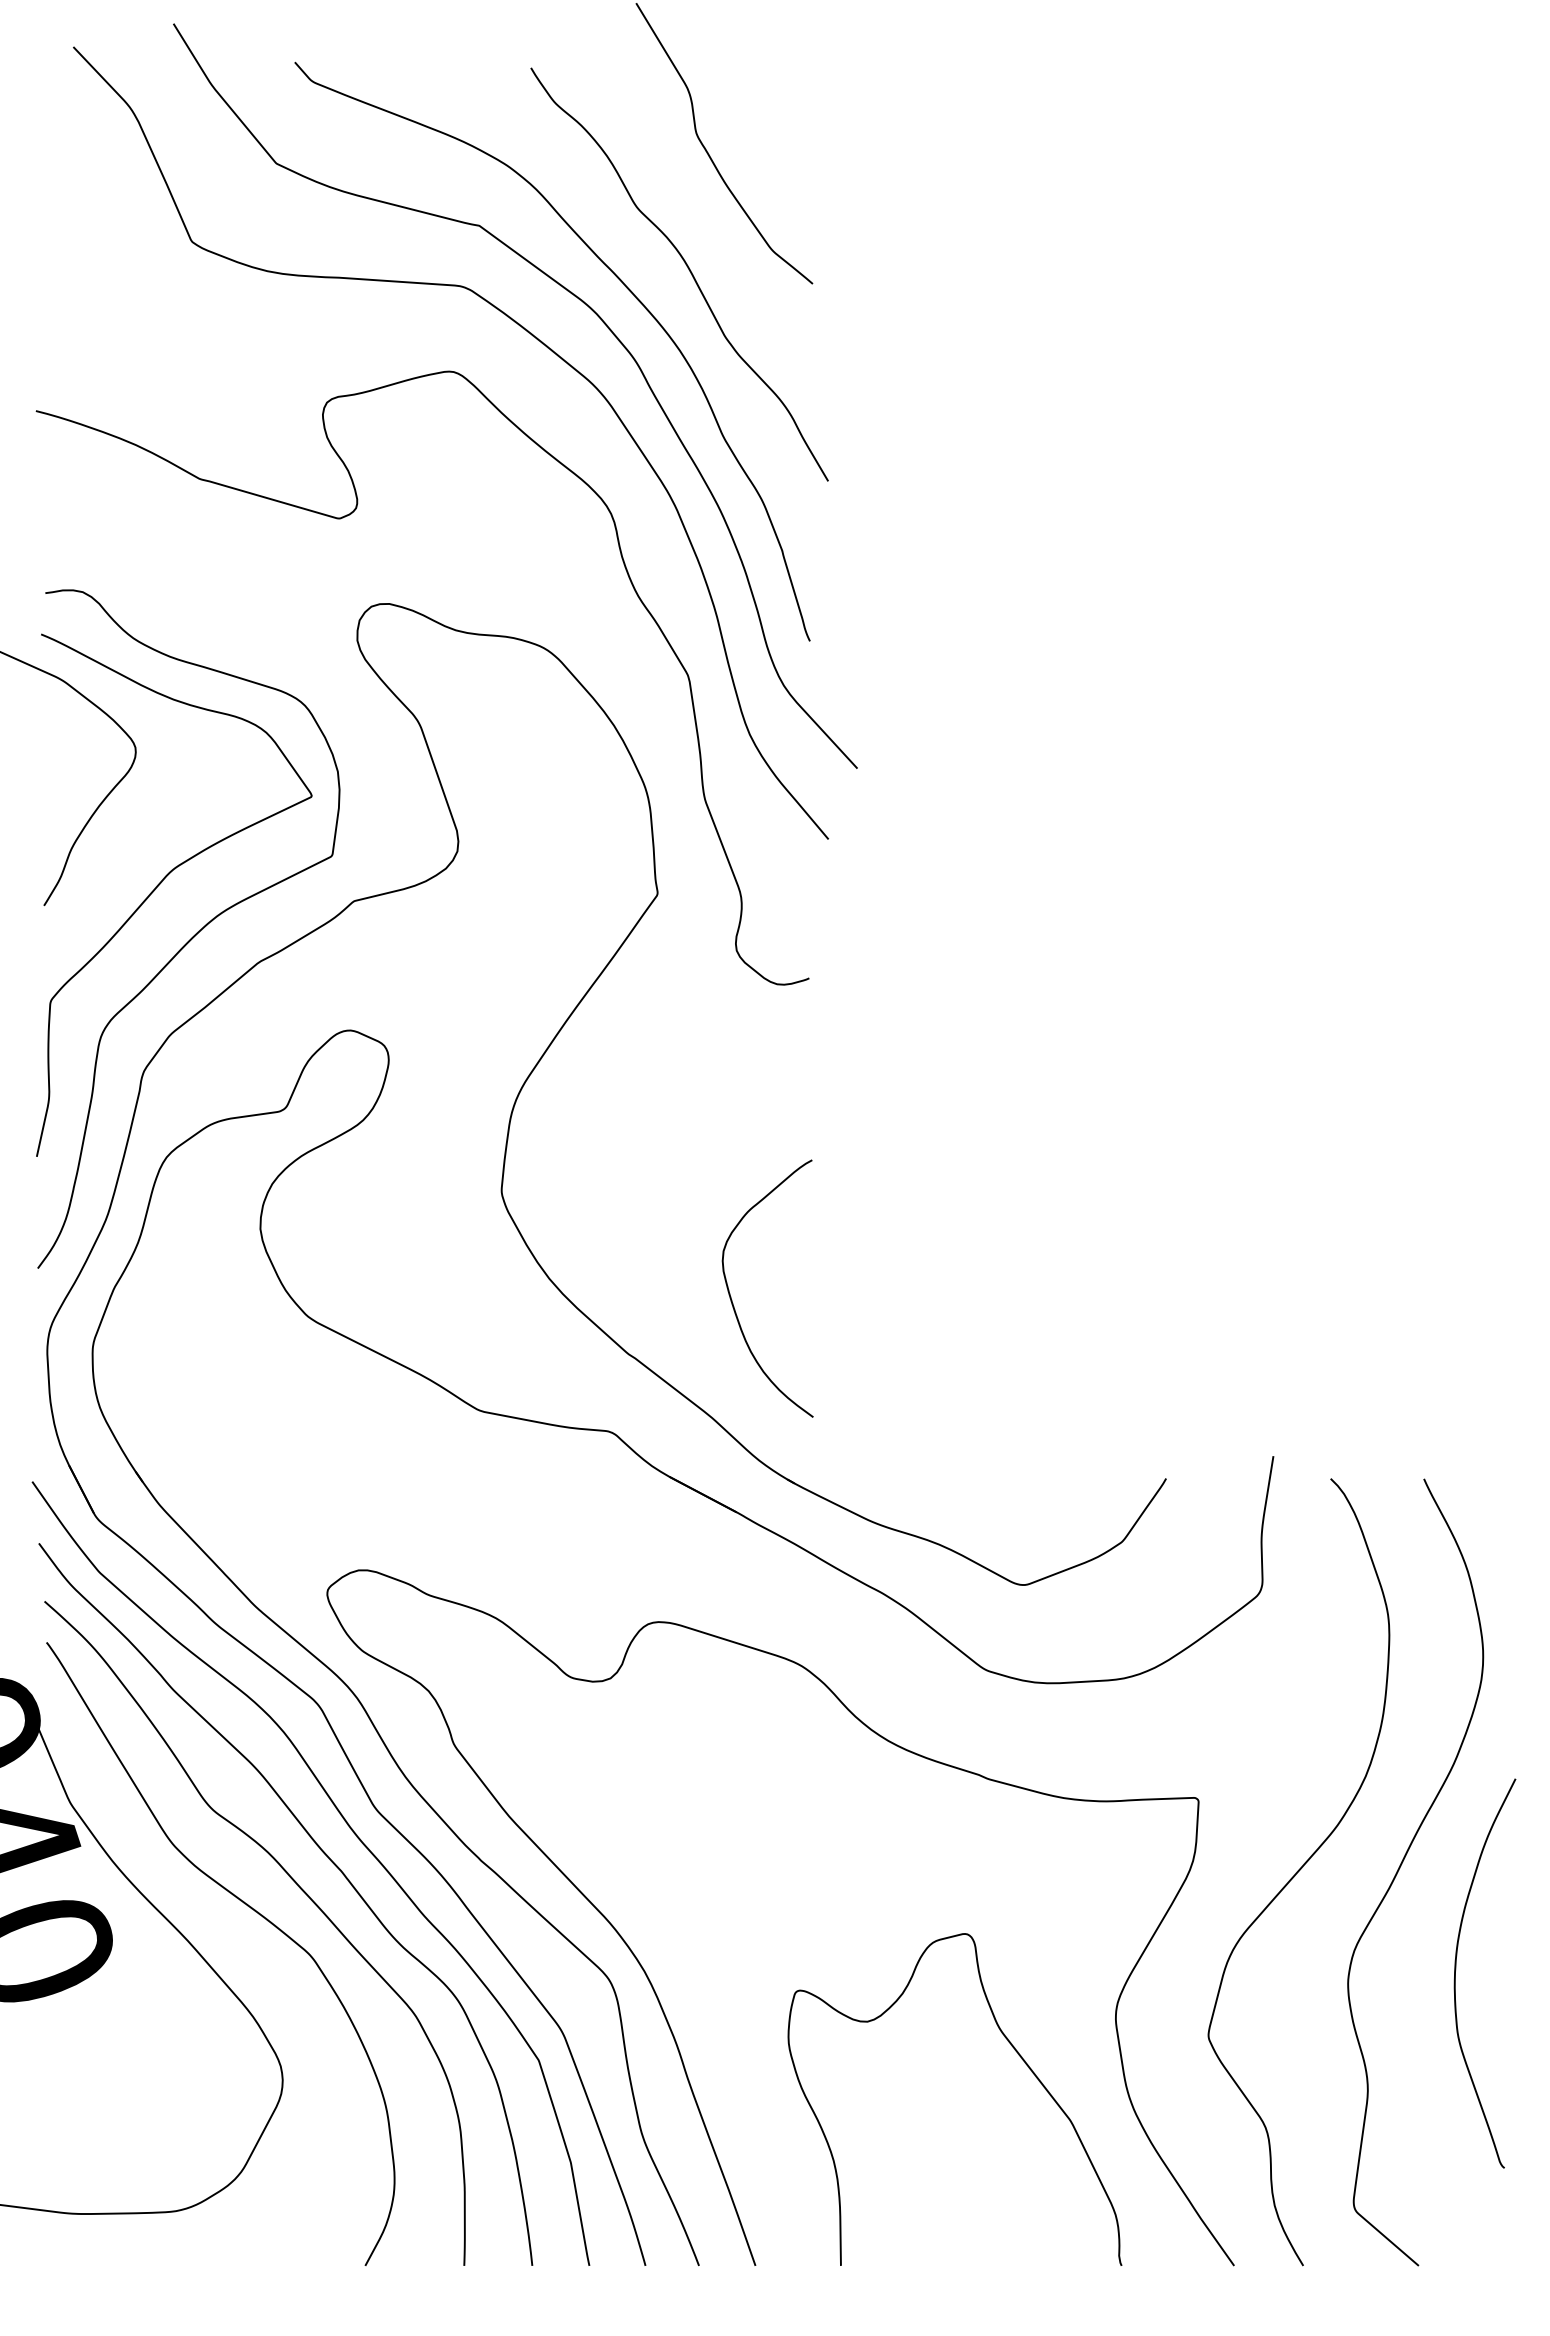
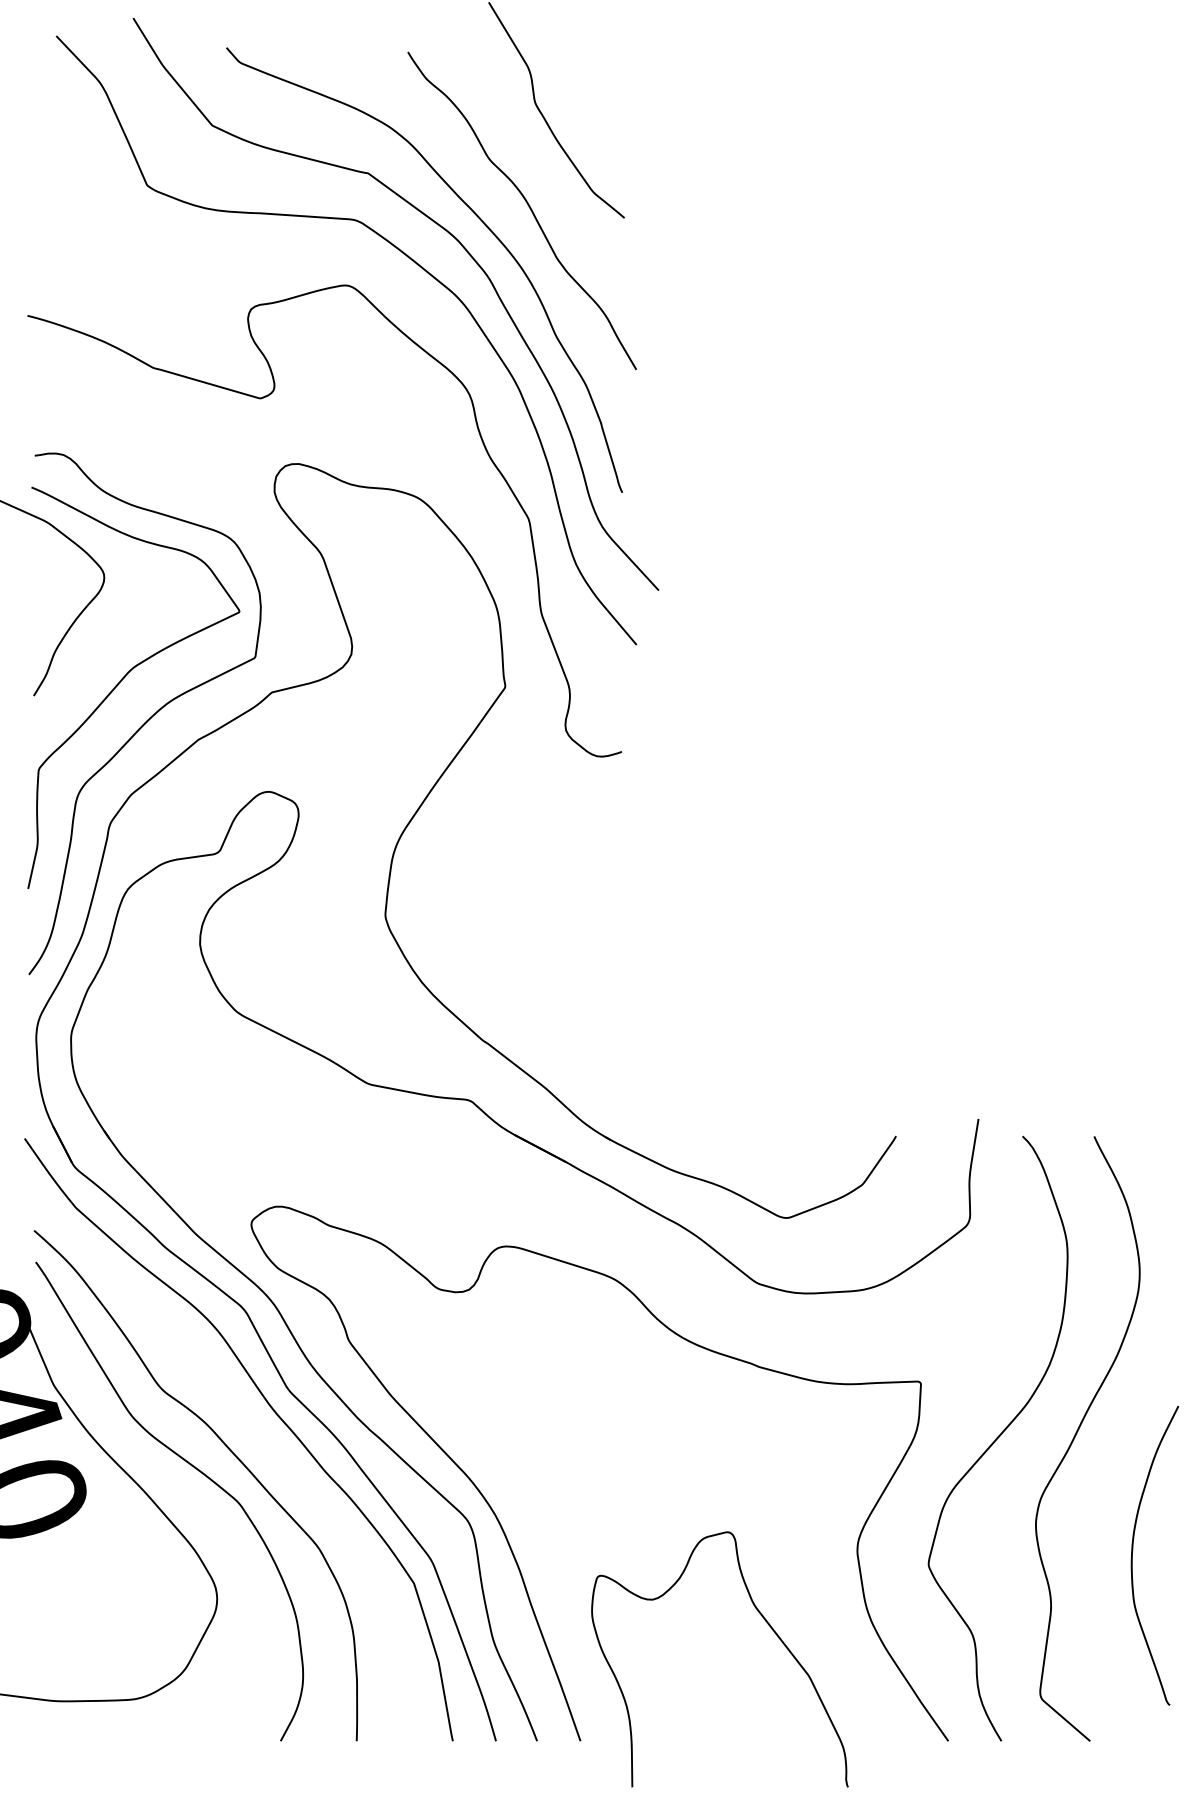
curve: (731, 1296) -> (562, 996), removed
curve: (330, 1861) -> (253, 1430), removed
curve: (1456, 1969) -> (1133, 1552), moved
curve: (1014, 2050) -> (765, 1621), moved

